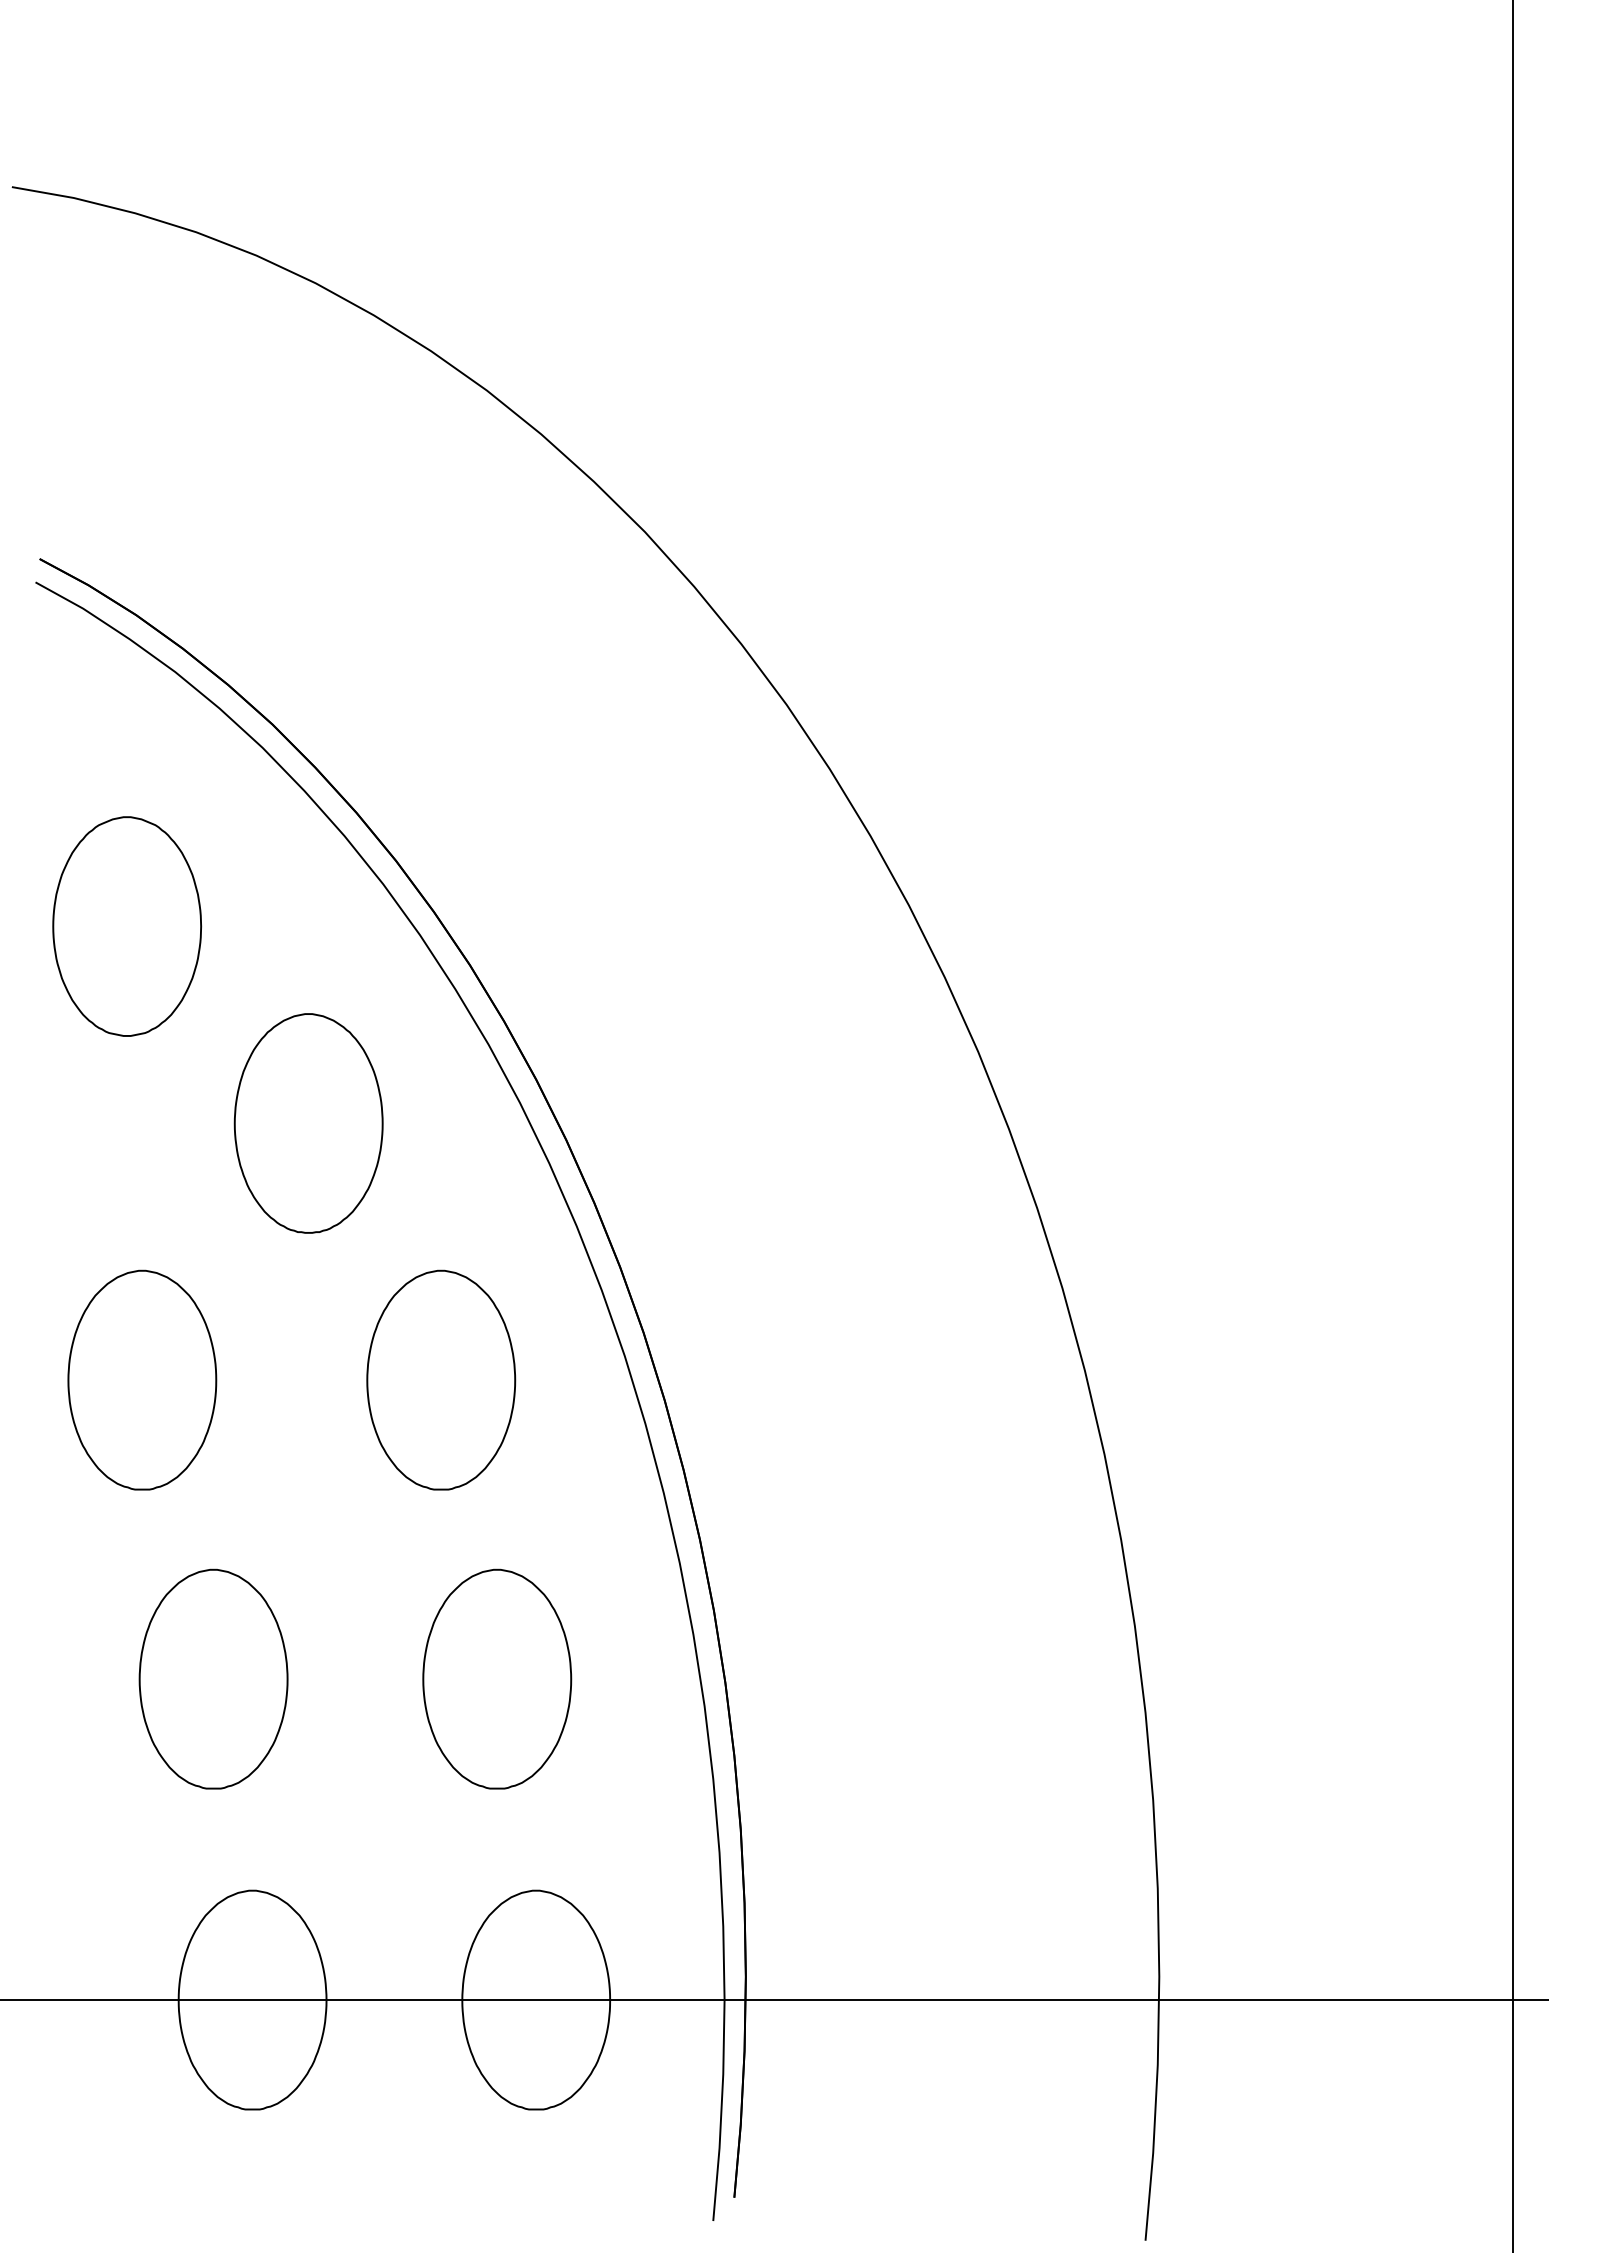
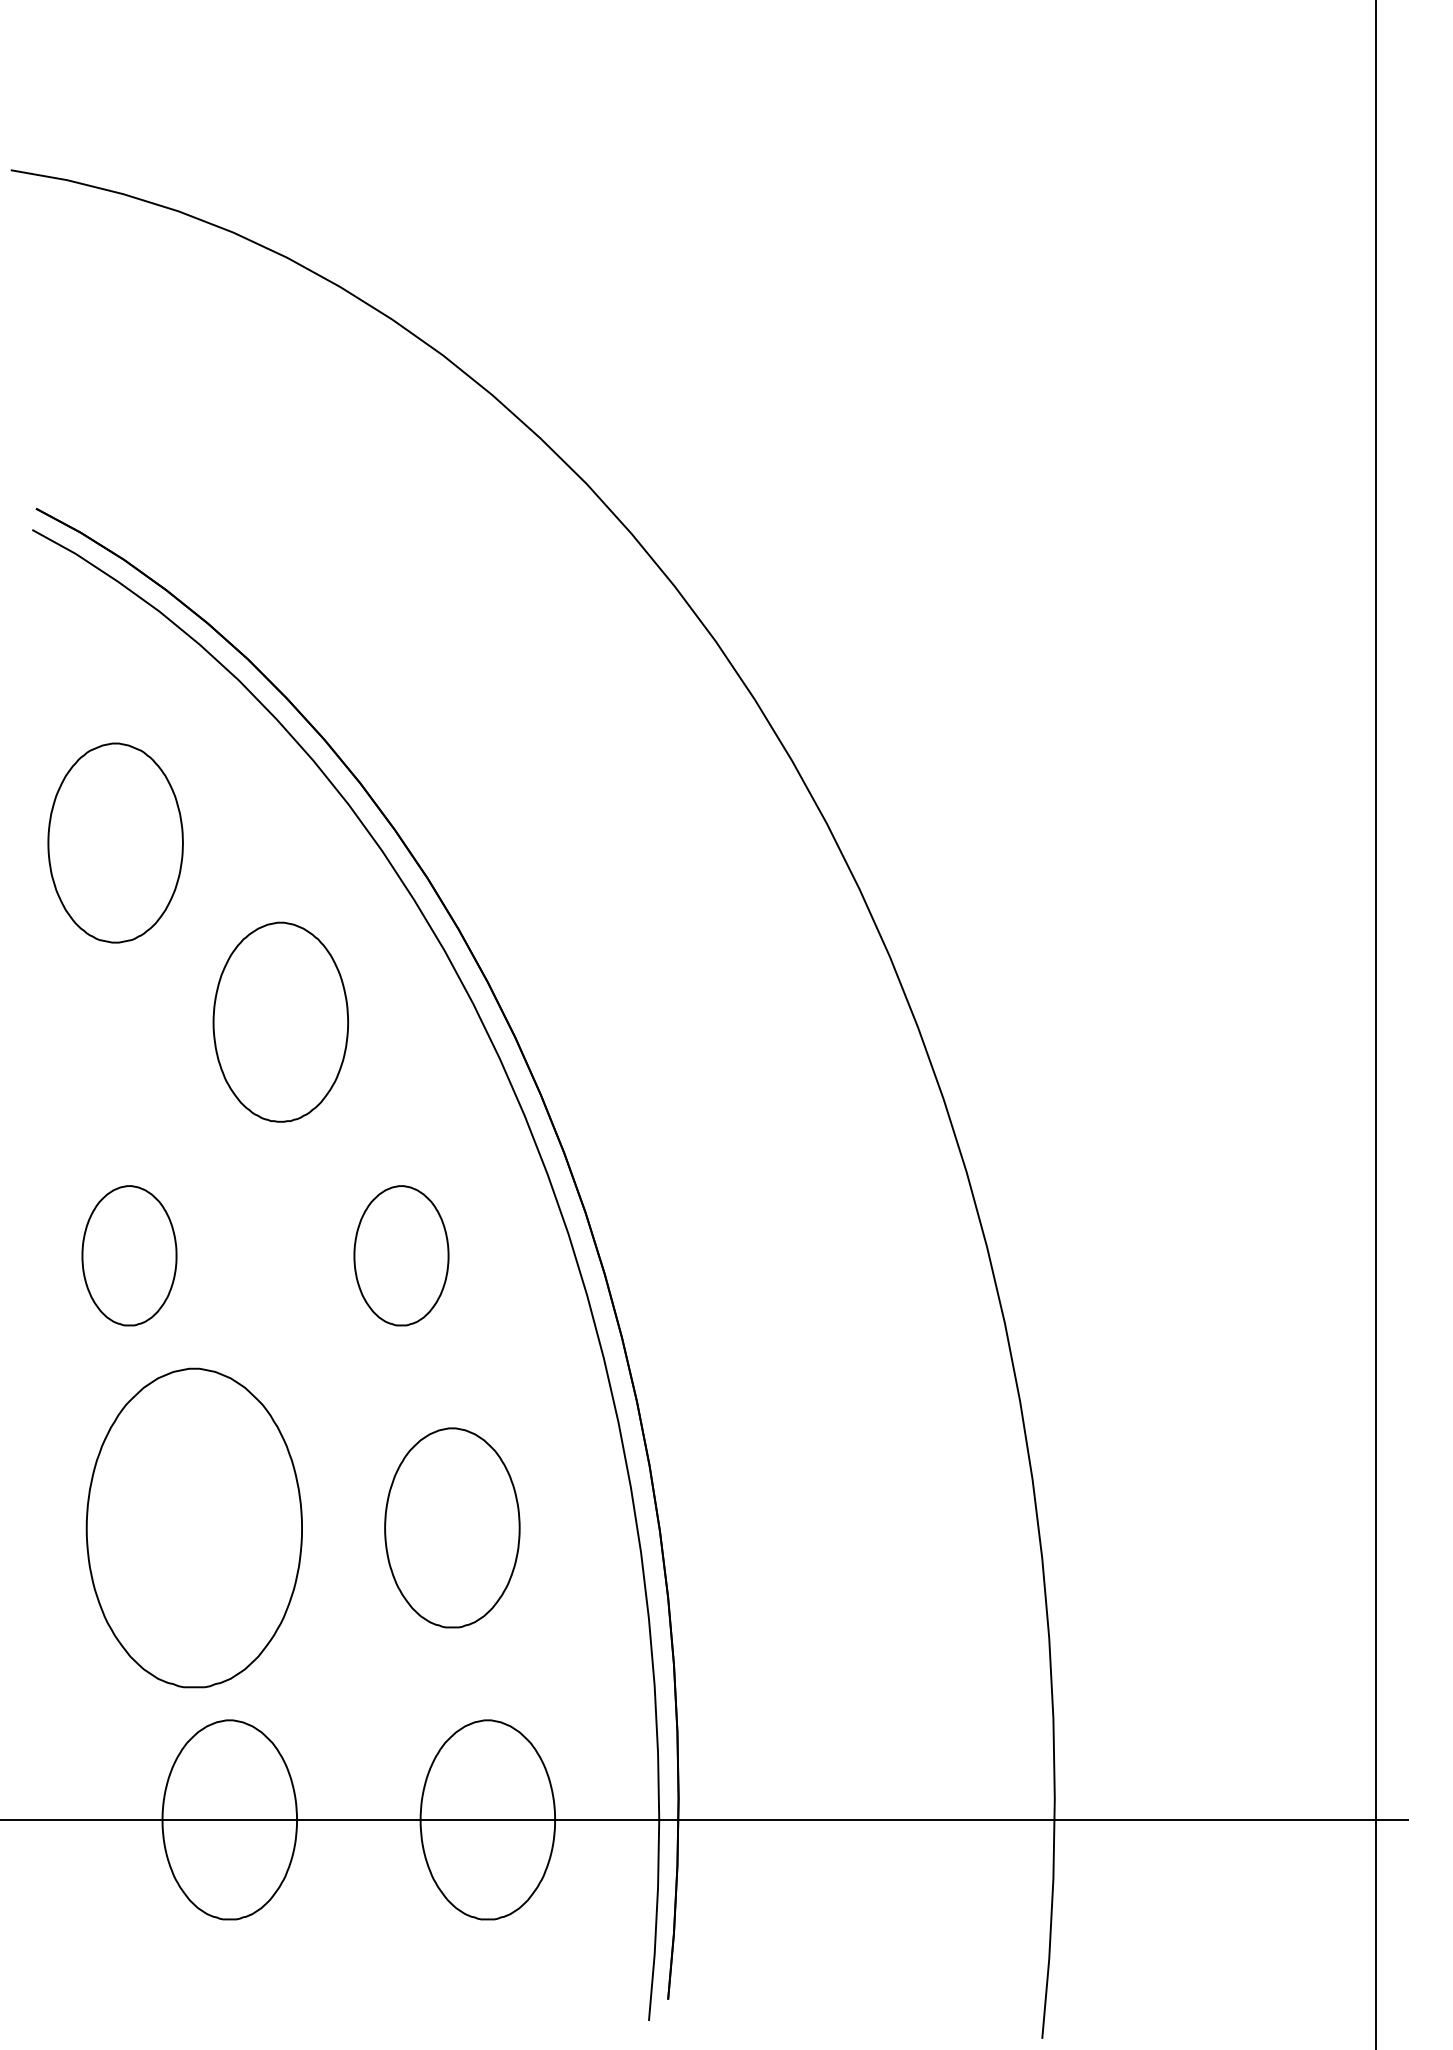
part: (142, 1379) -> (129, 1255), size x0.7
part: (441, 1379) -> (401, 1255), size x0.7
part: (213, 1678) -> (194, 1527), size x1.6

